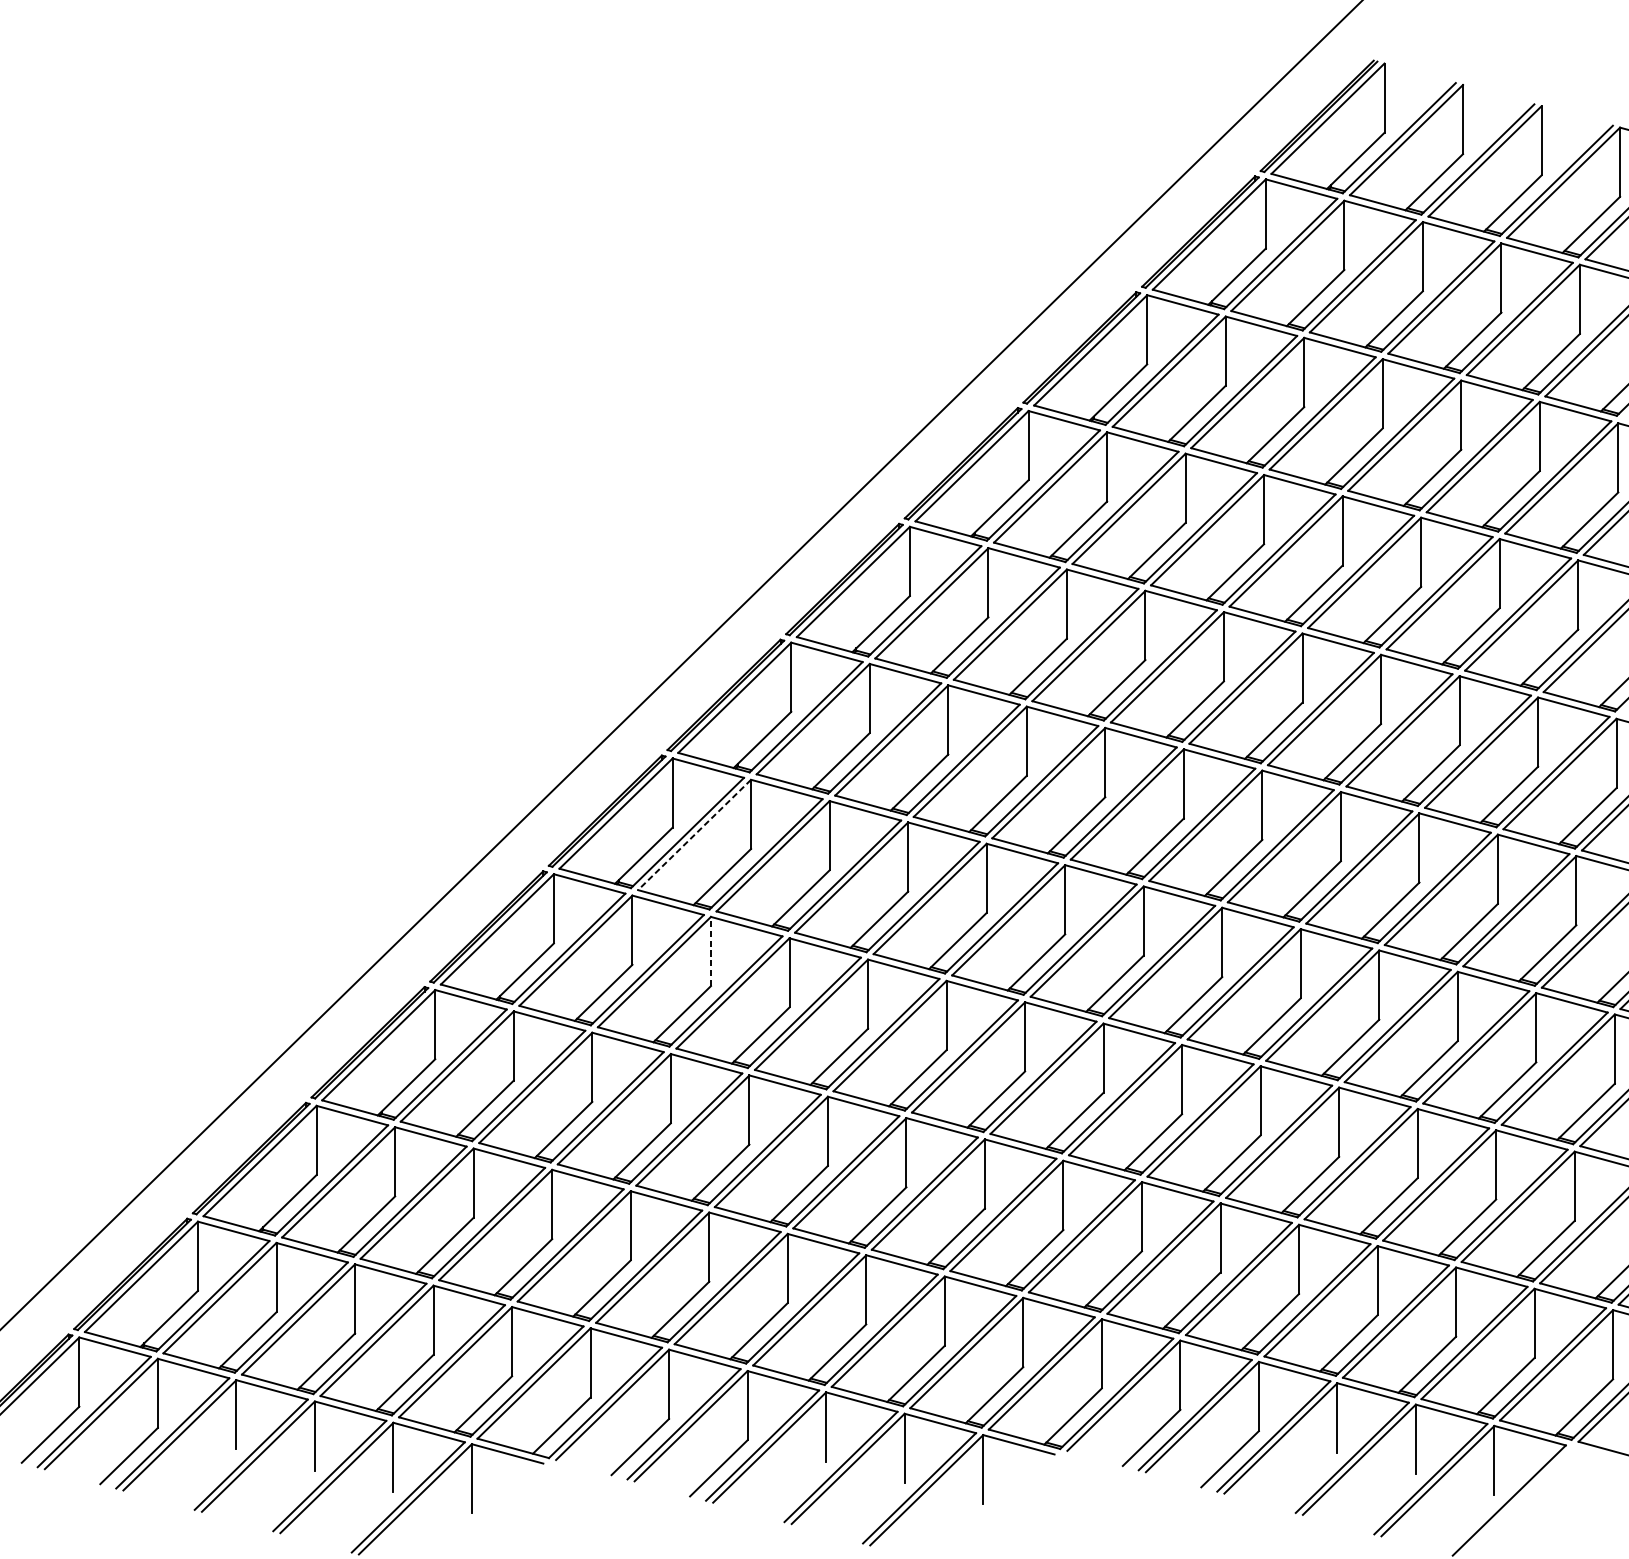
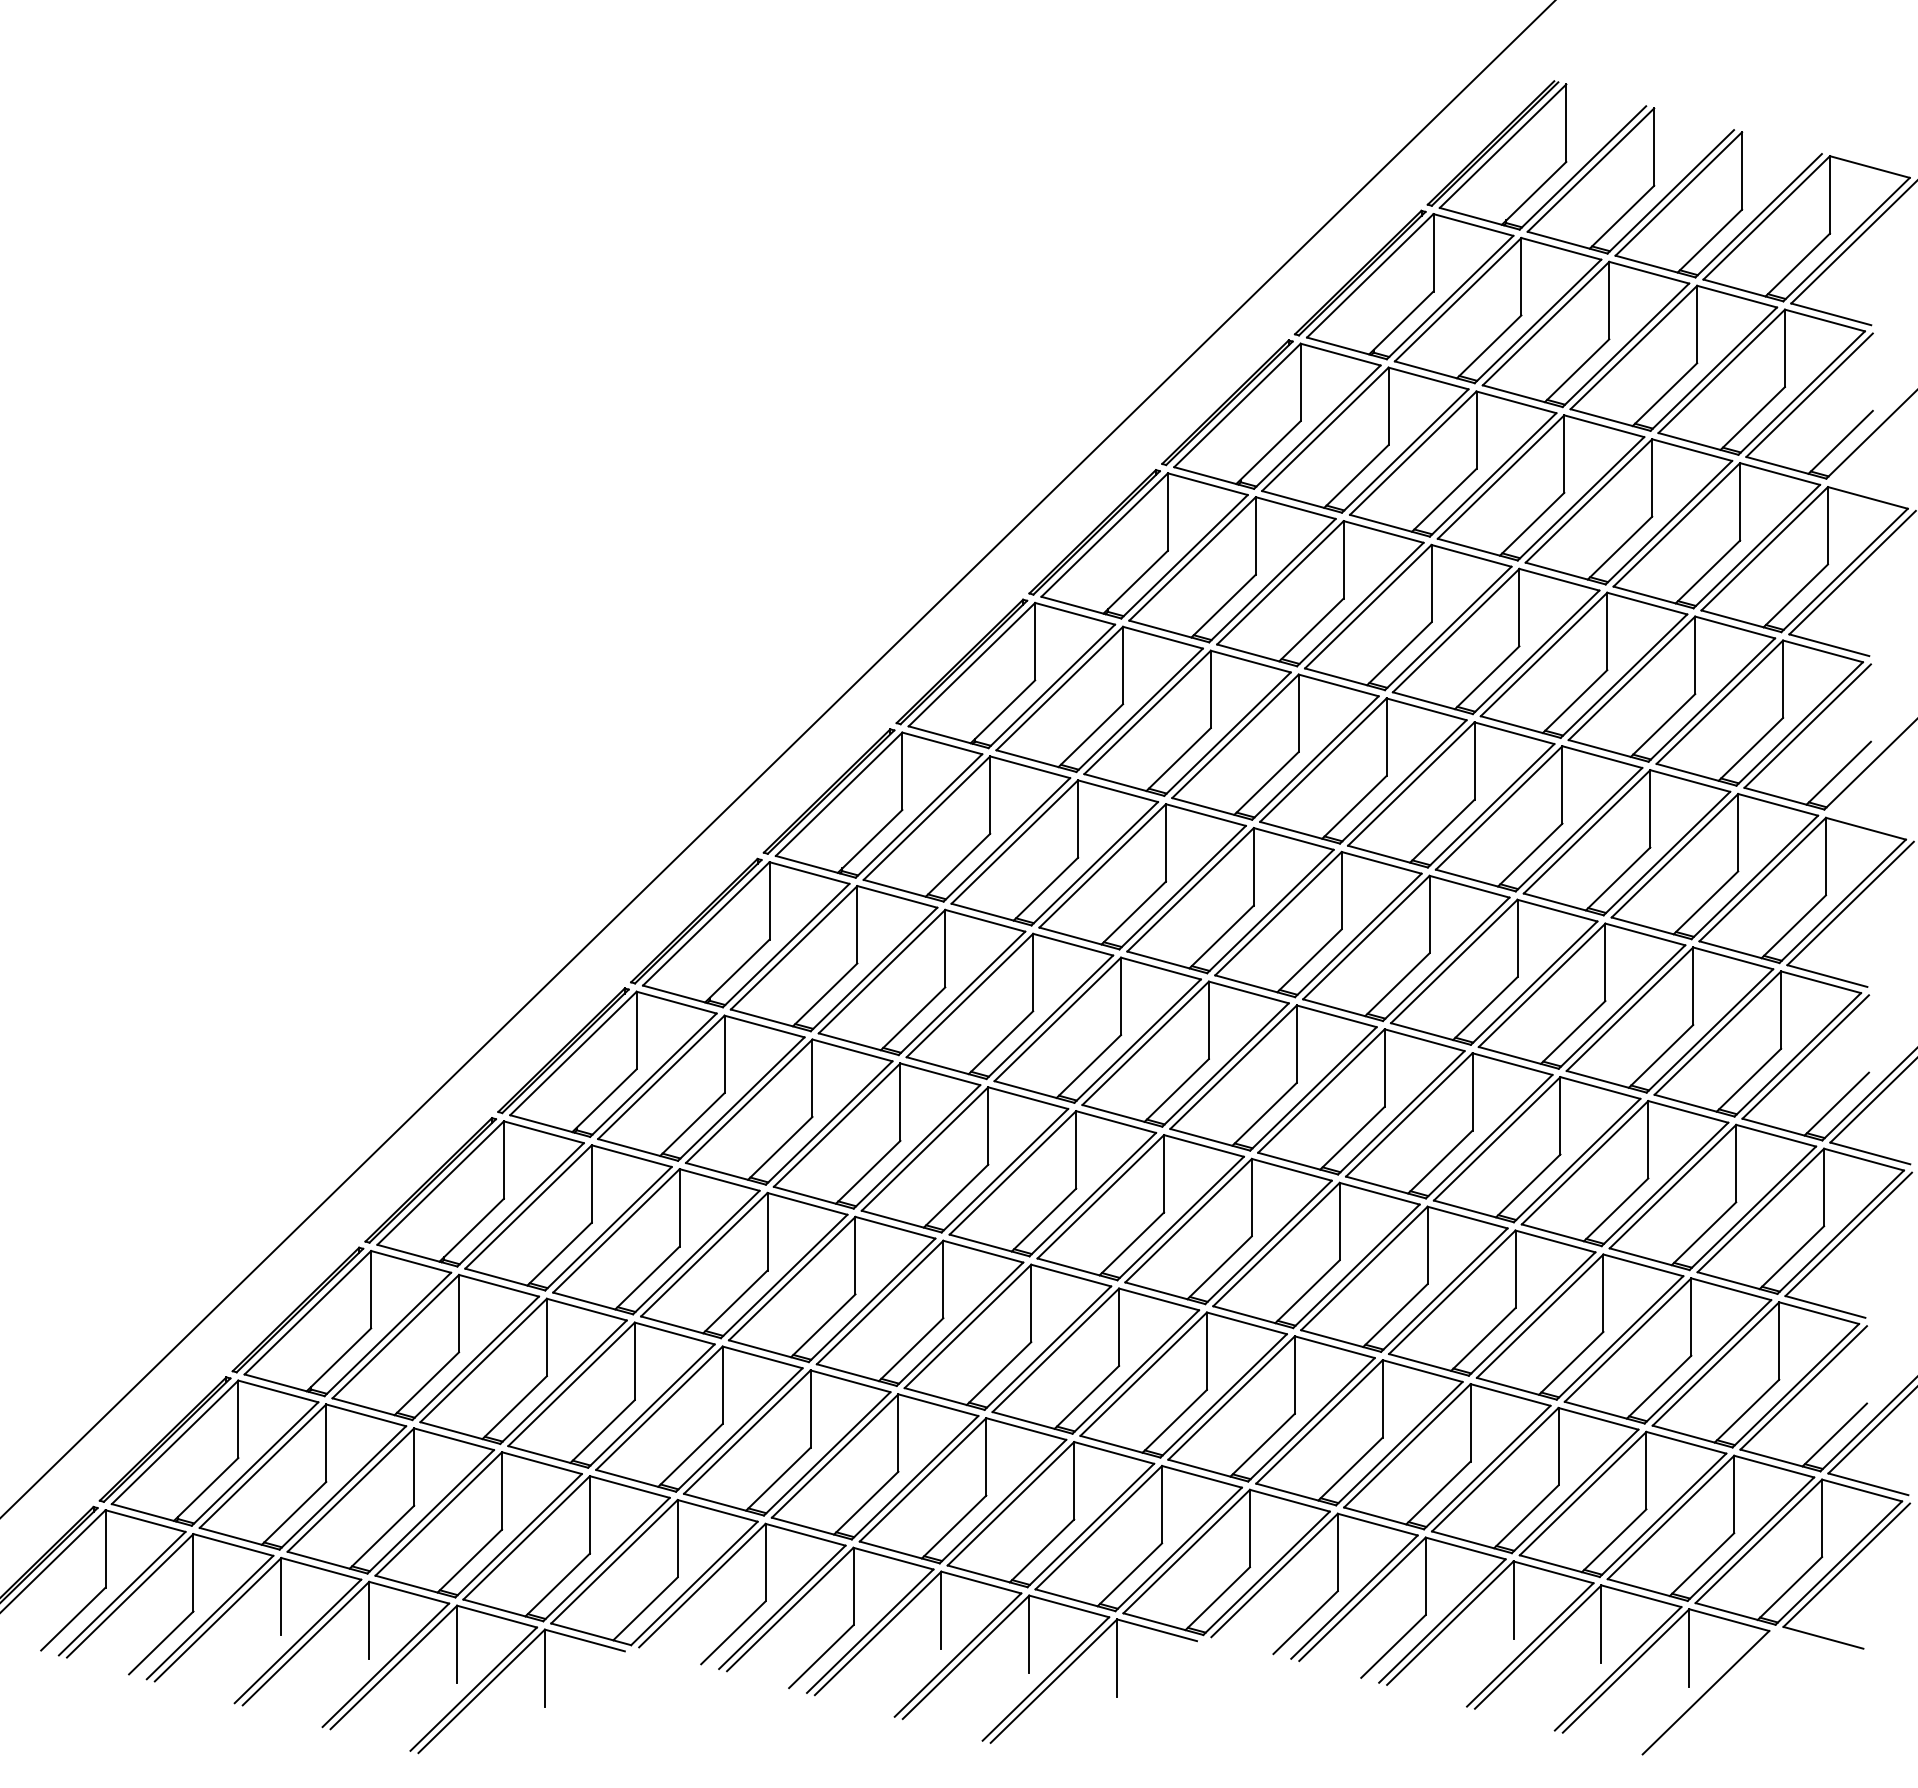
line: (694, 835) -> (793, 948), dashed -> solid
line: (710, 951) -> (812, 1078), dashed -> solid

